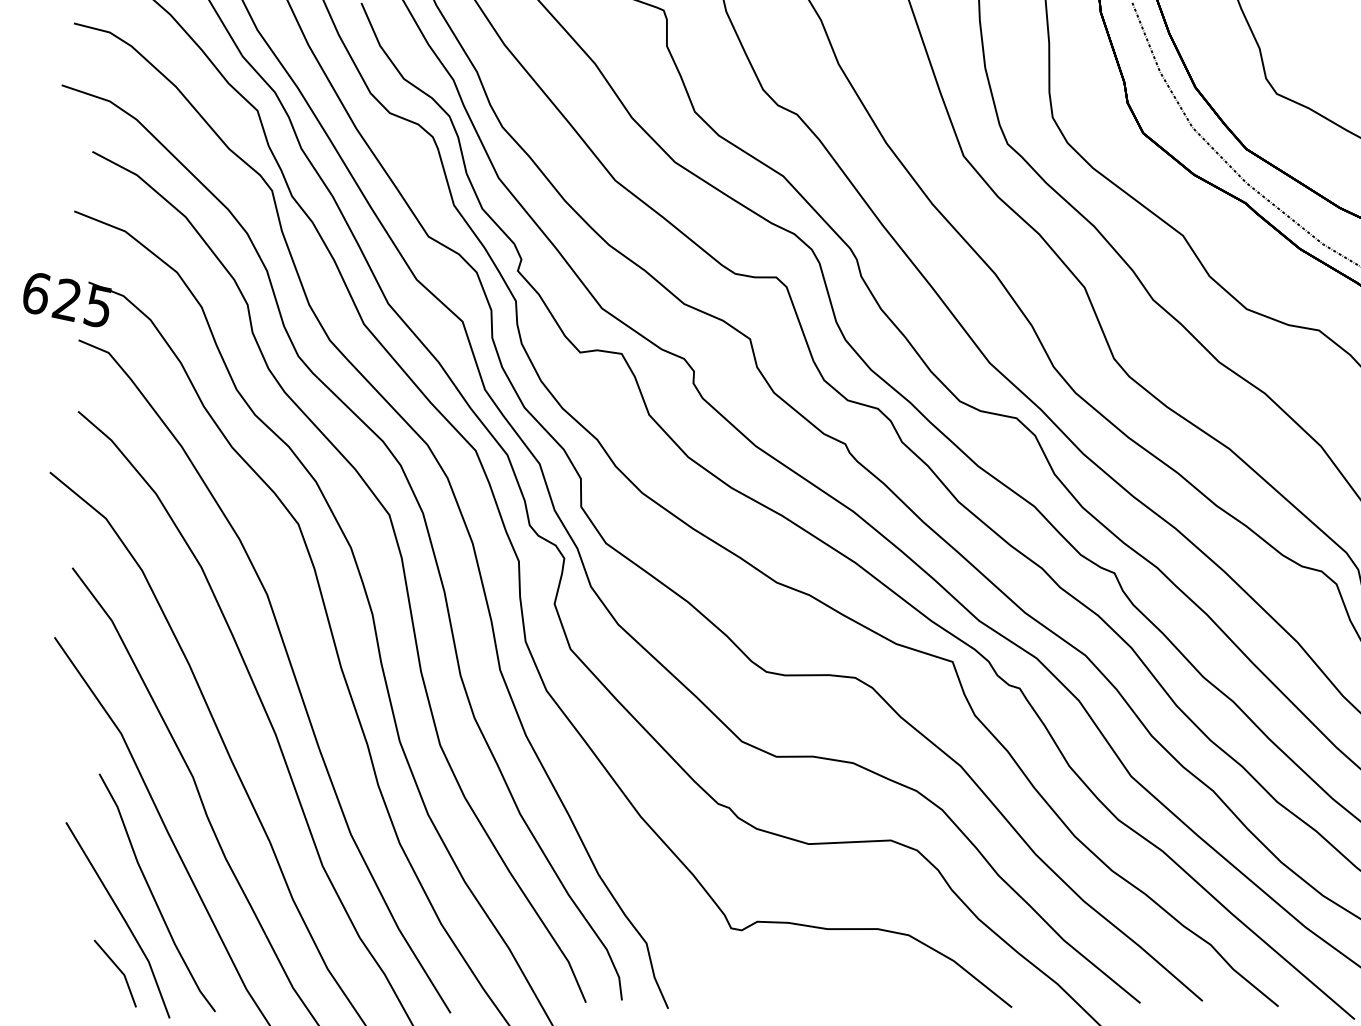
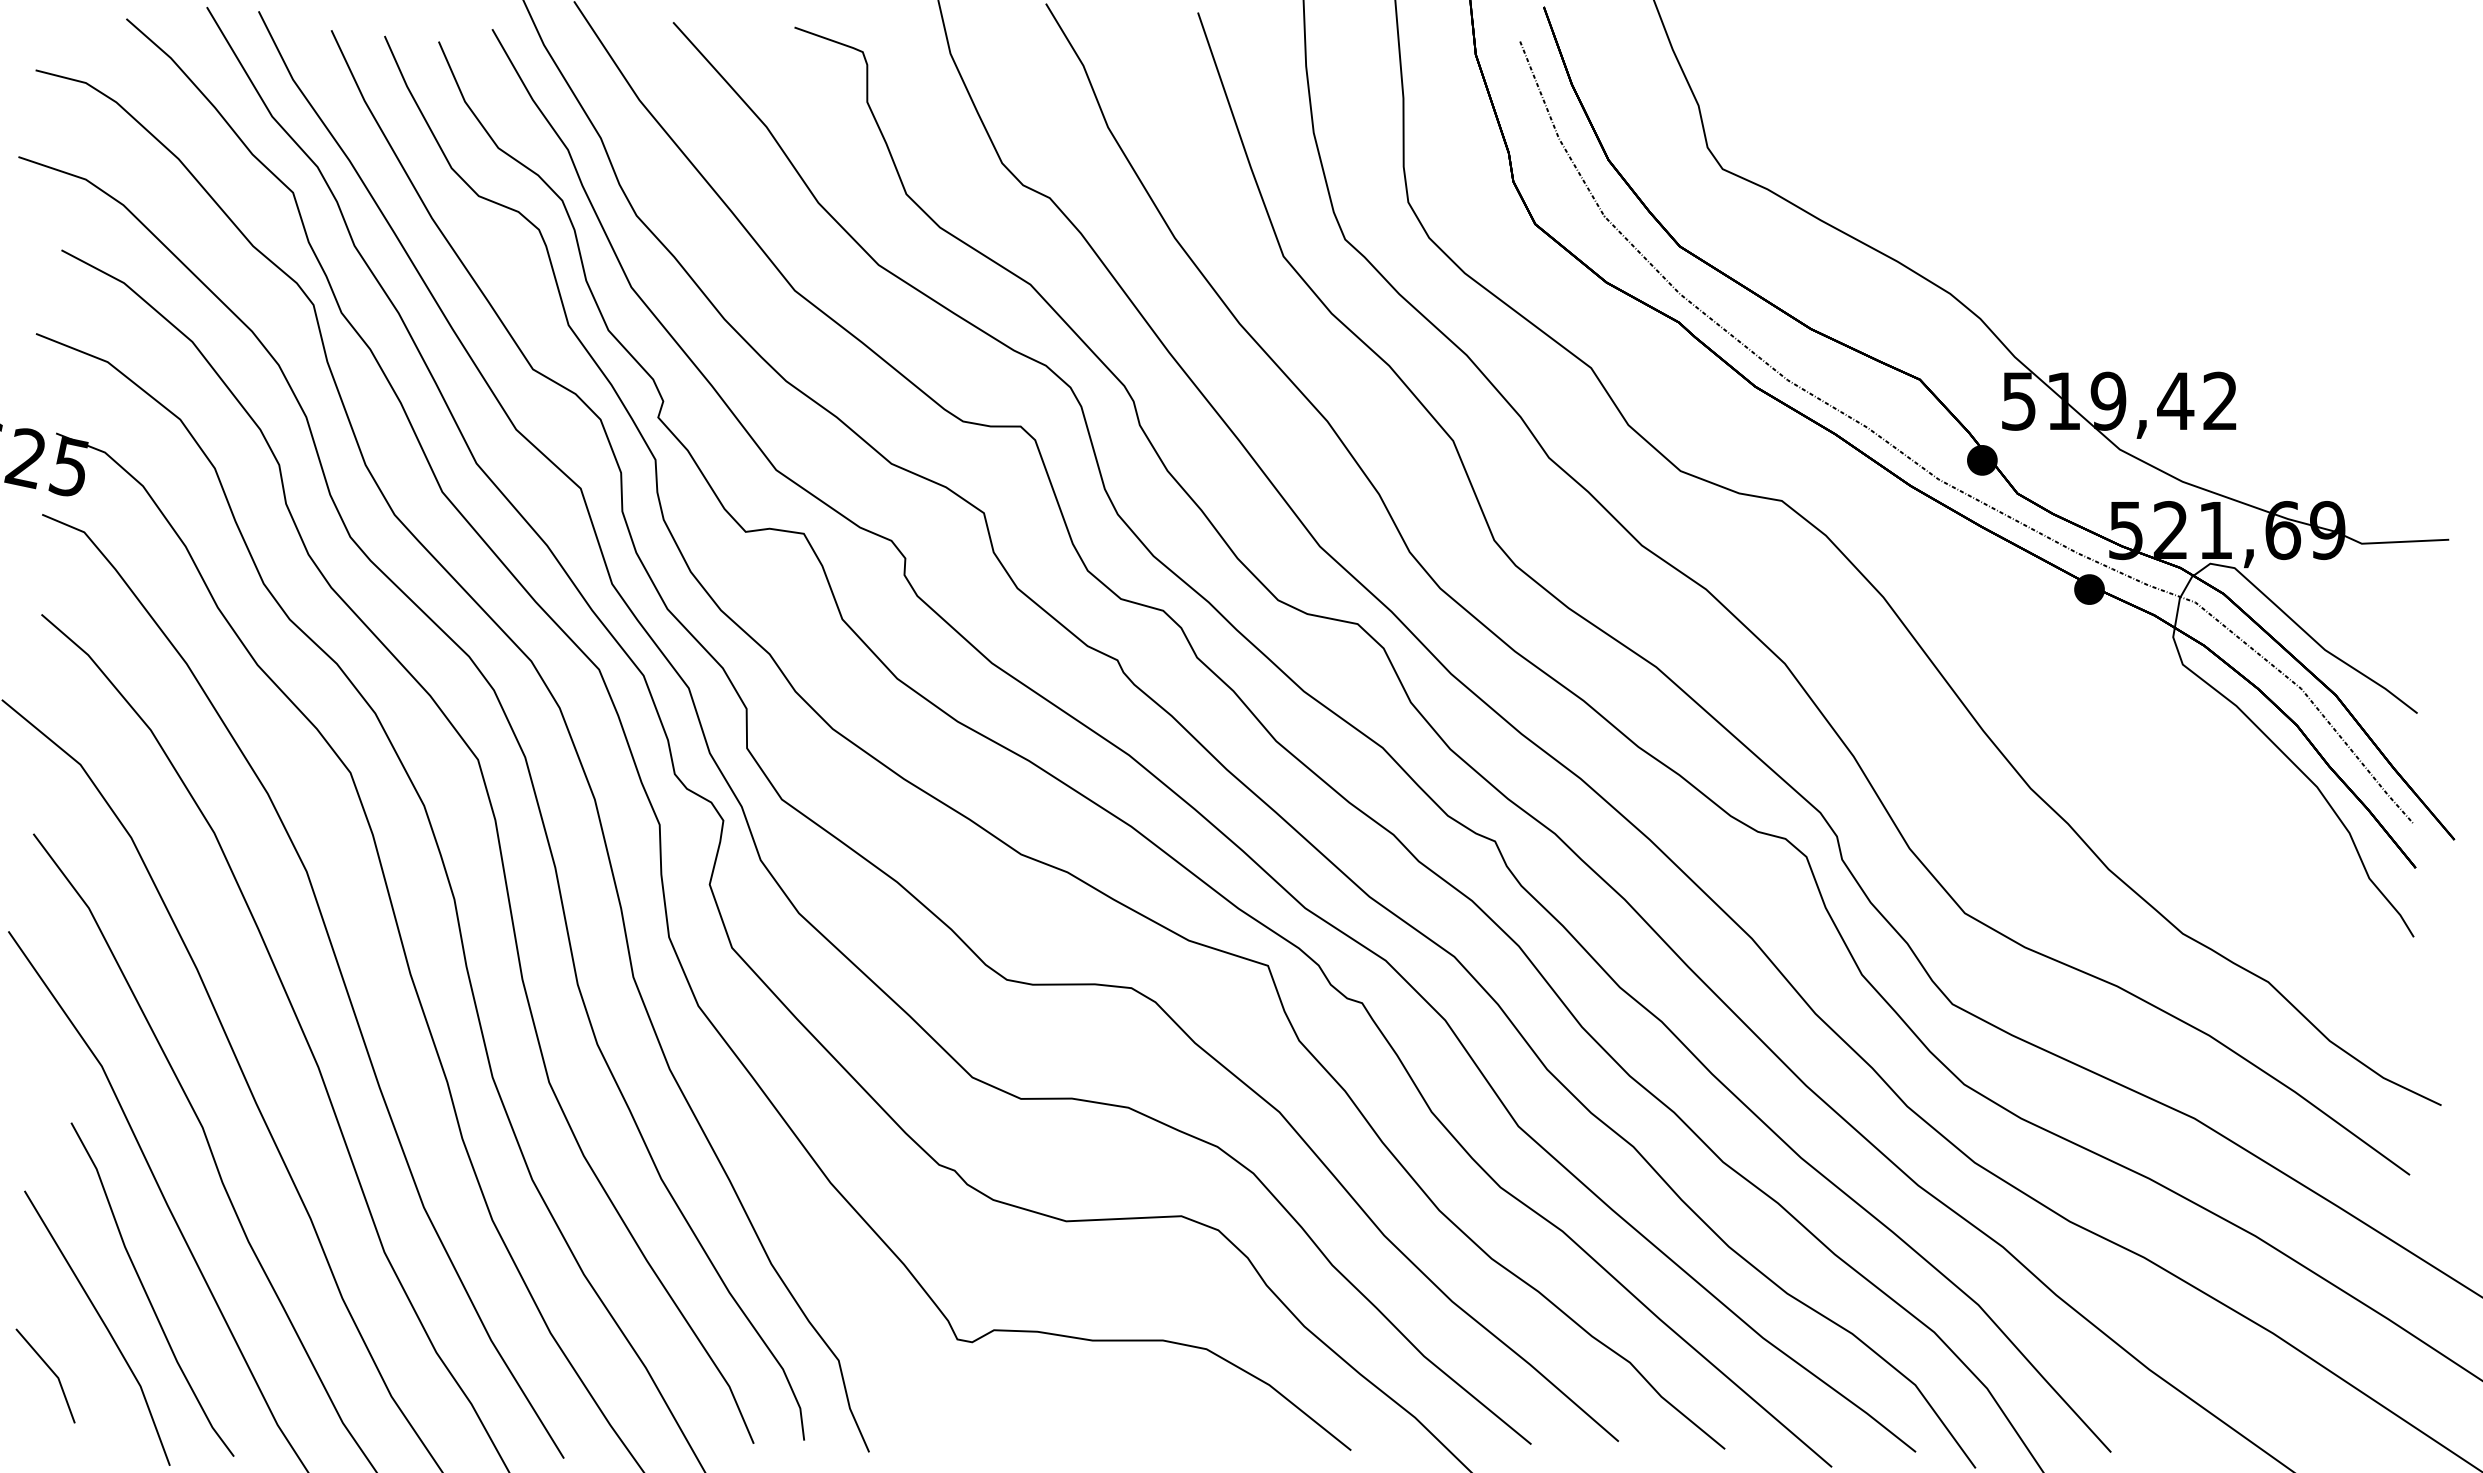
part: (118, 969) -> (50, 1370), moved

